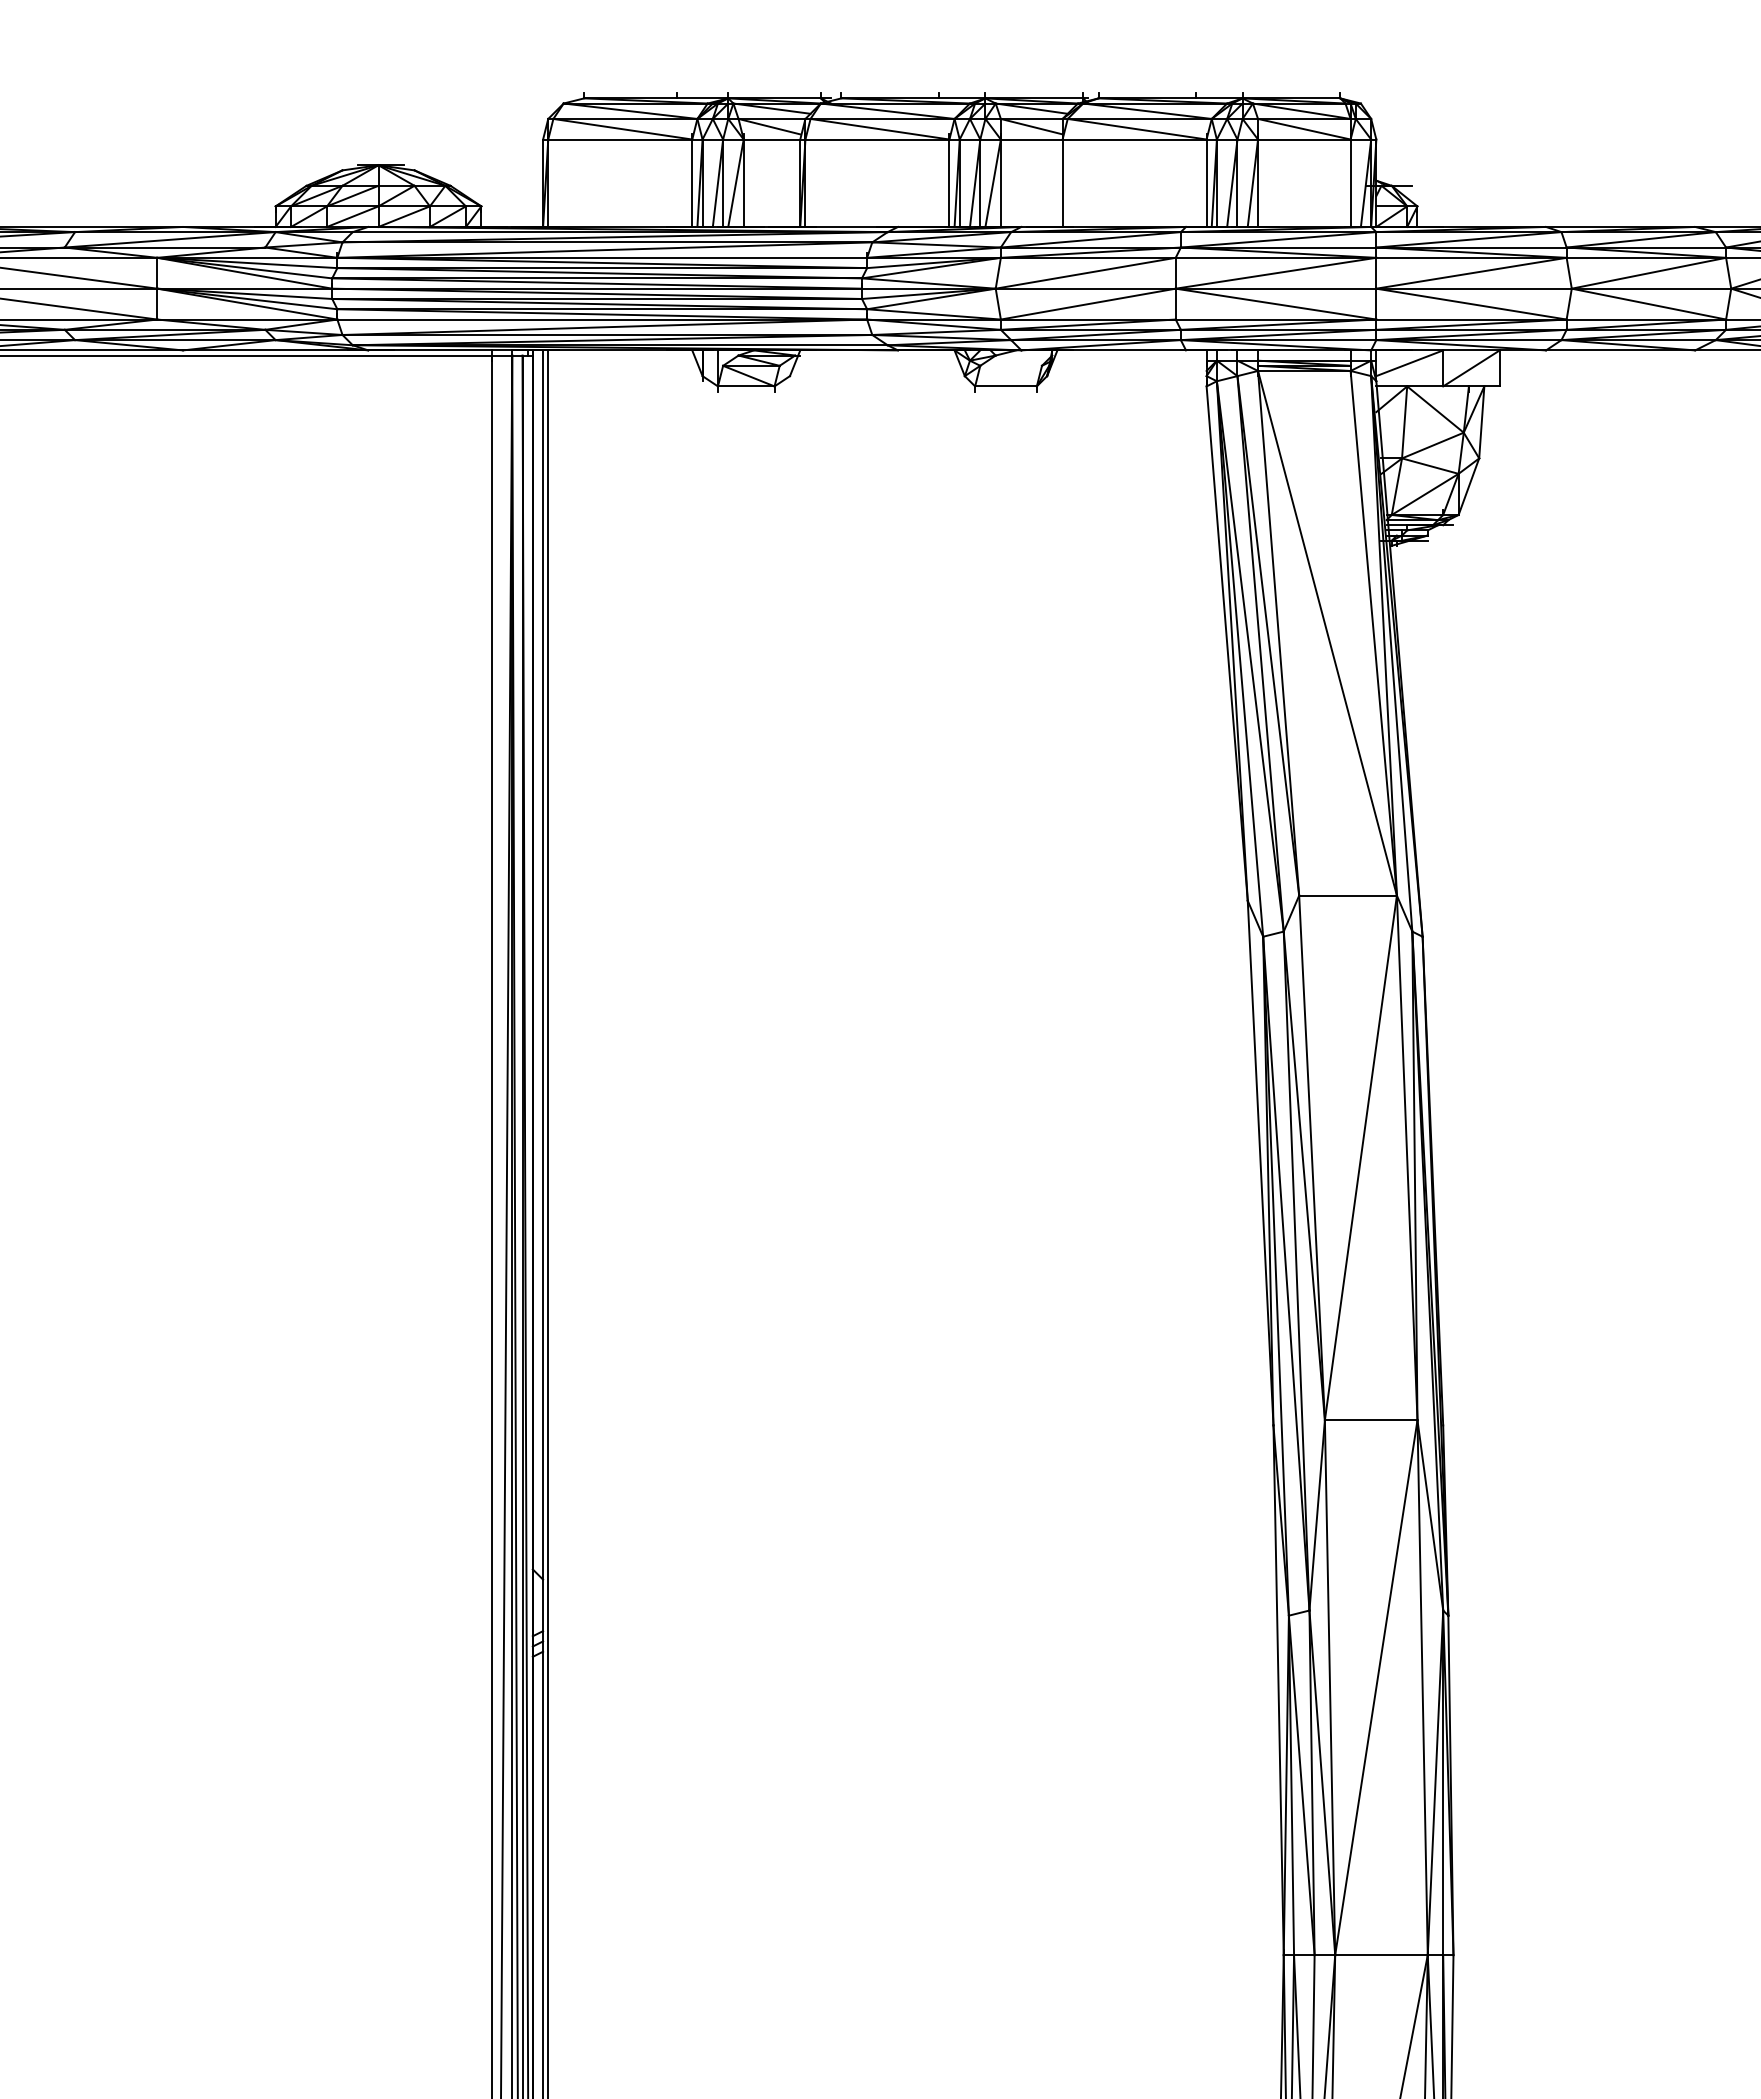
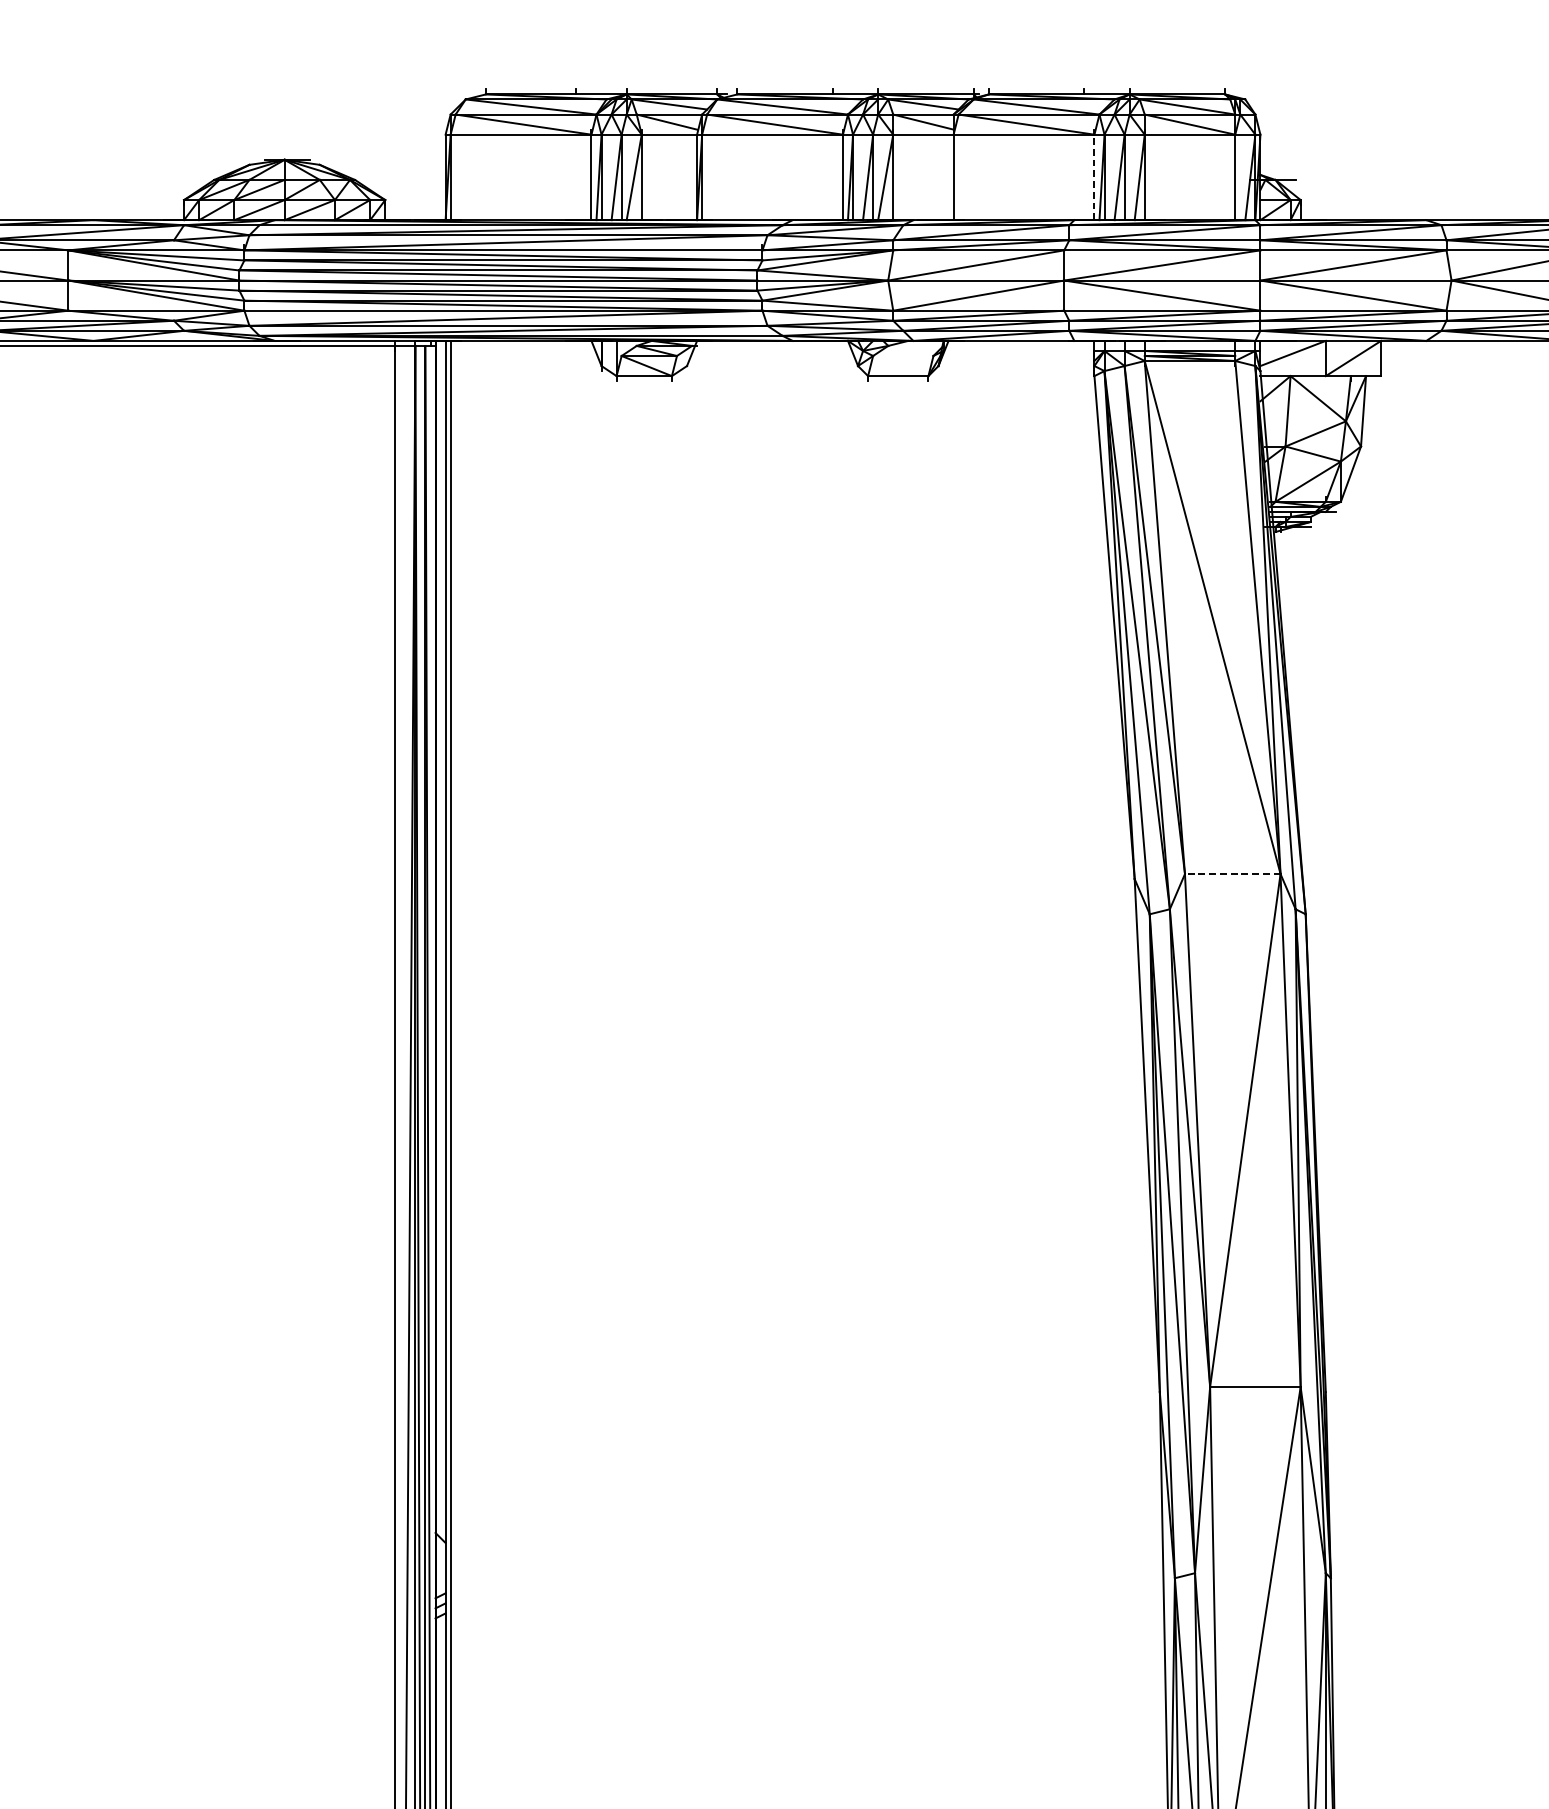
line: (1206, 183) -> (1094, 177), solid -> dashed
line: (1348, 895) -> (1233, 873), solid -> dashed

